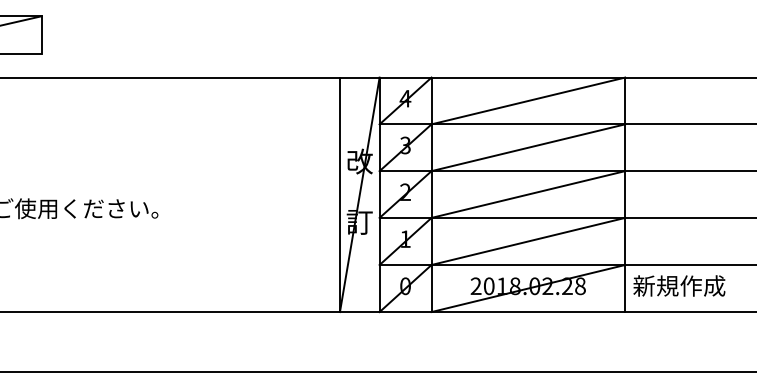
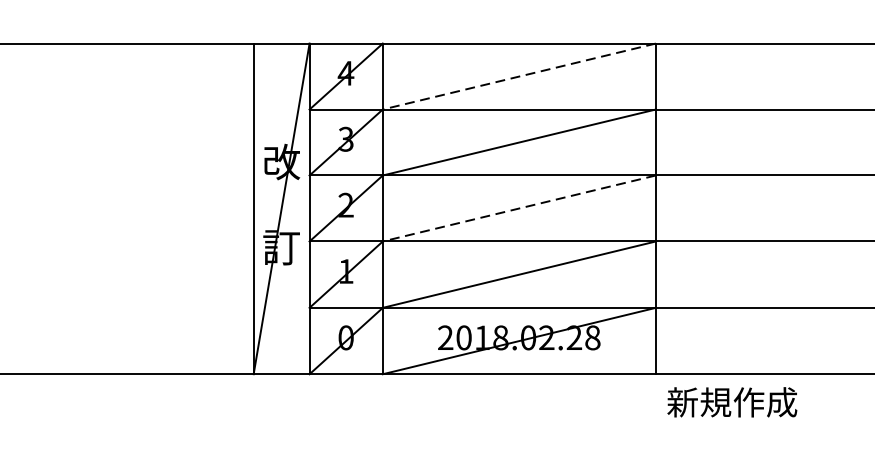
line: (528, 100) -> (519, 75), solid -> dashed
line: (528, 194) -> (519, 208), solid -> dashed
text: (679, 285) -> (732, 401), moved

